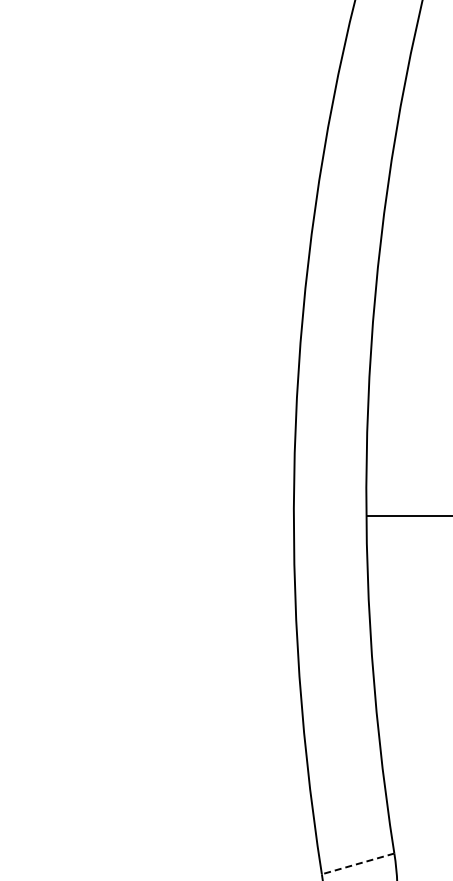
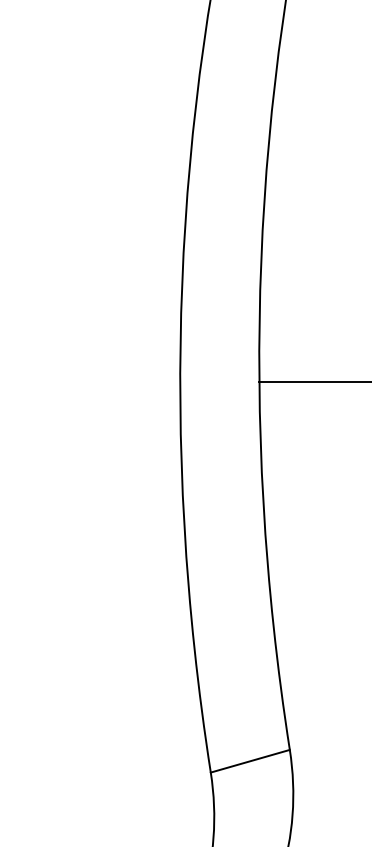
line: (358, 863) -> (250, 760), dashed -> solid

